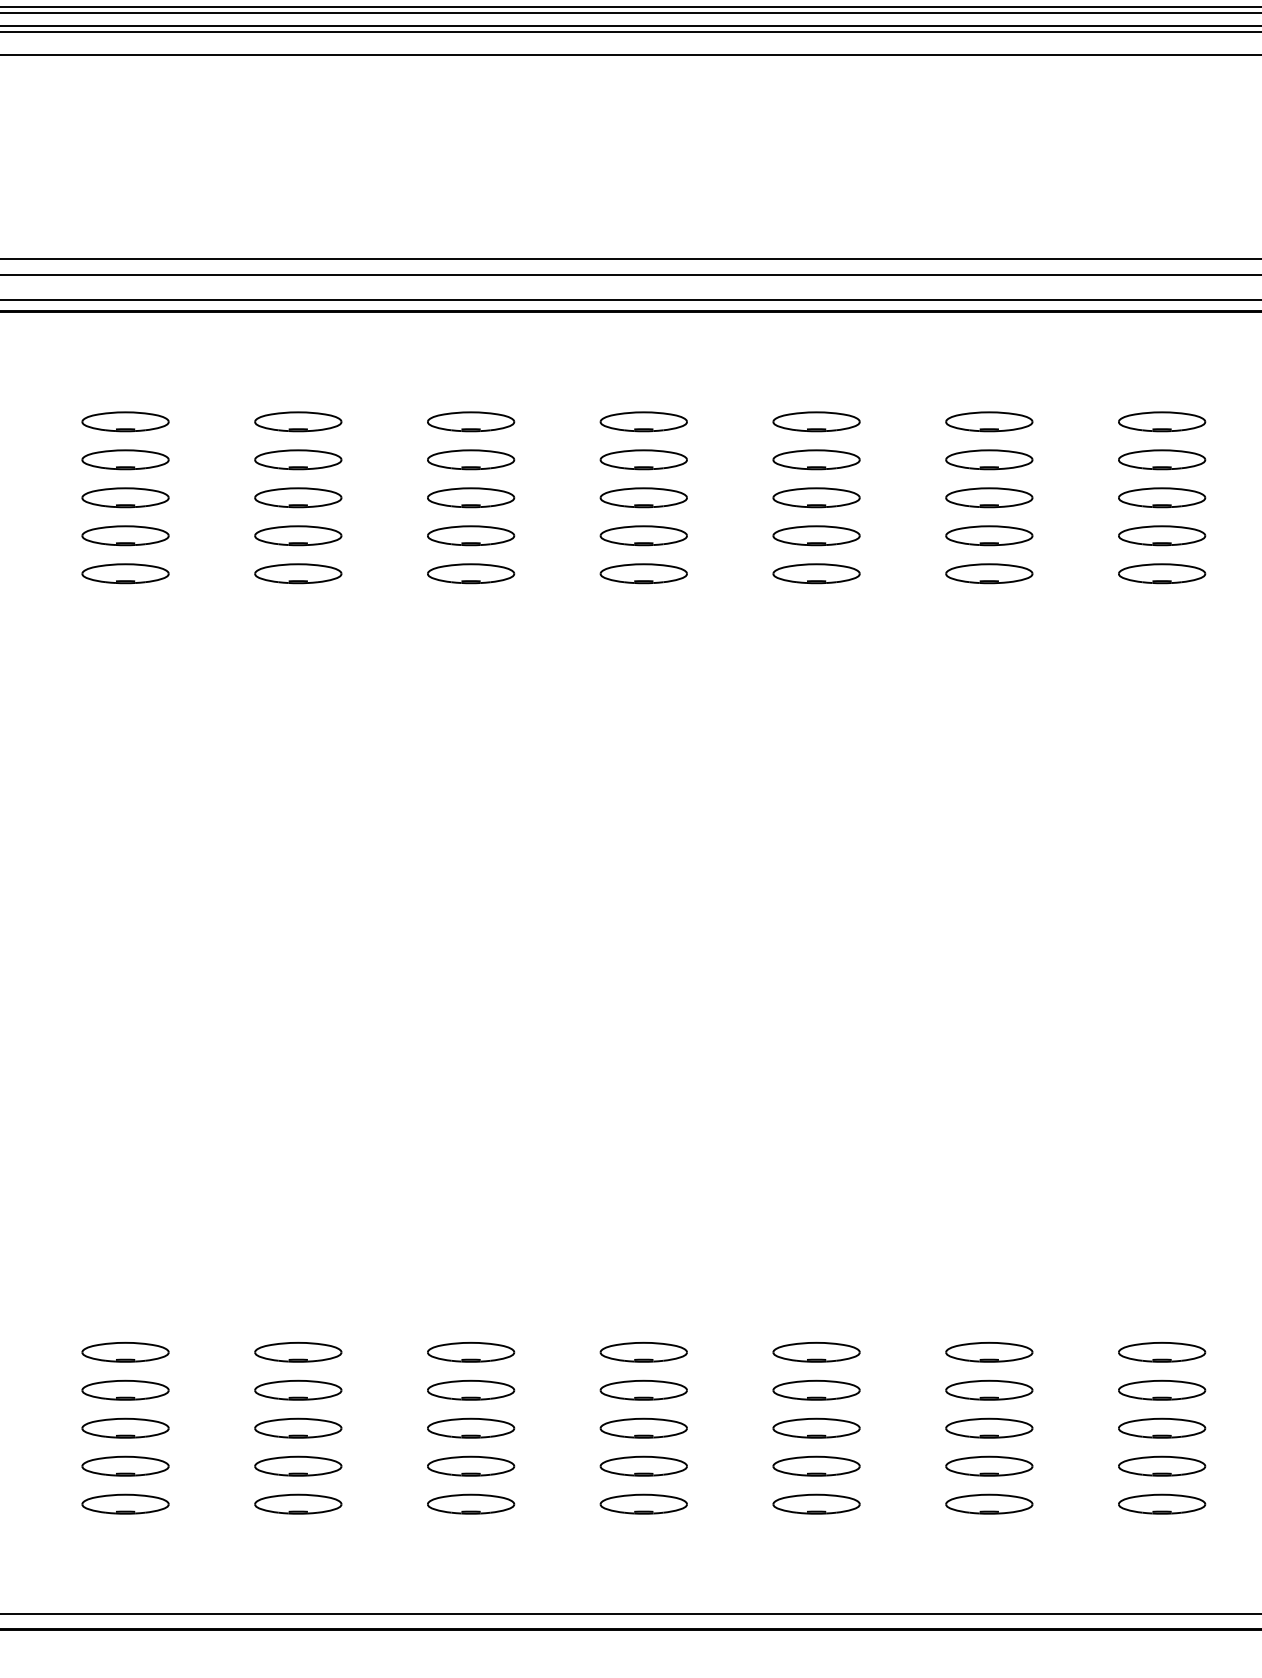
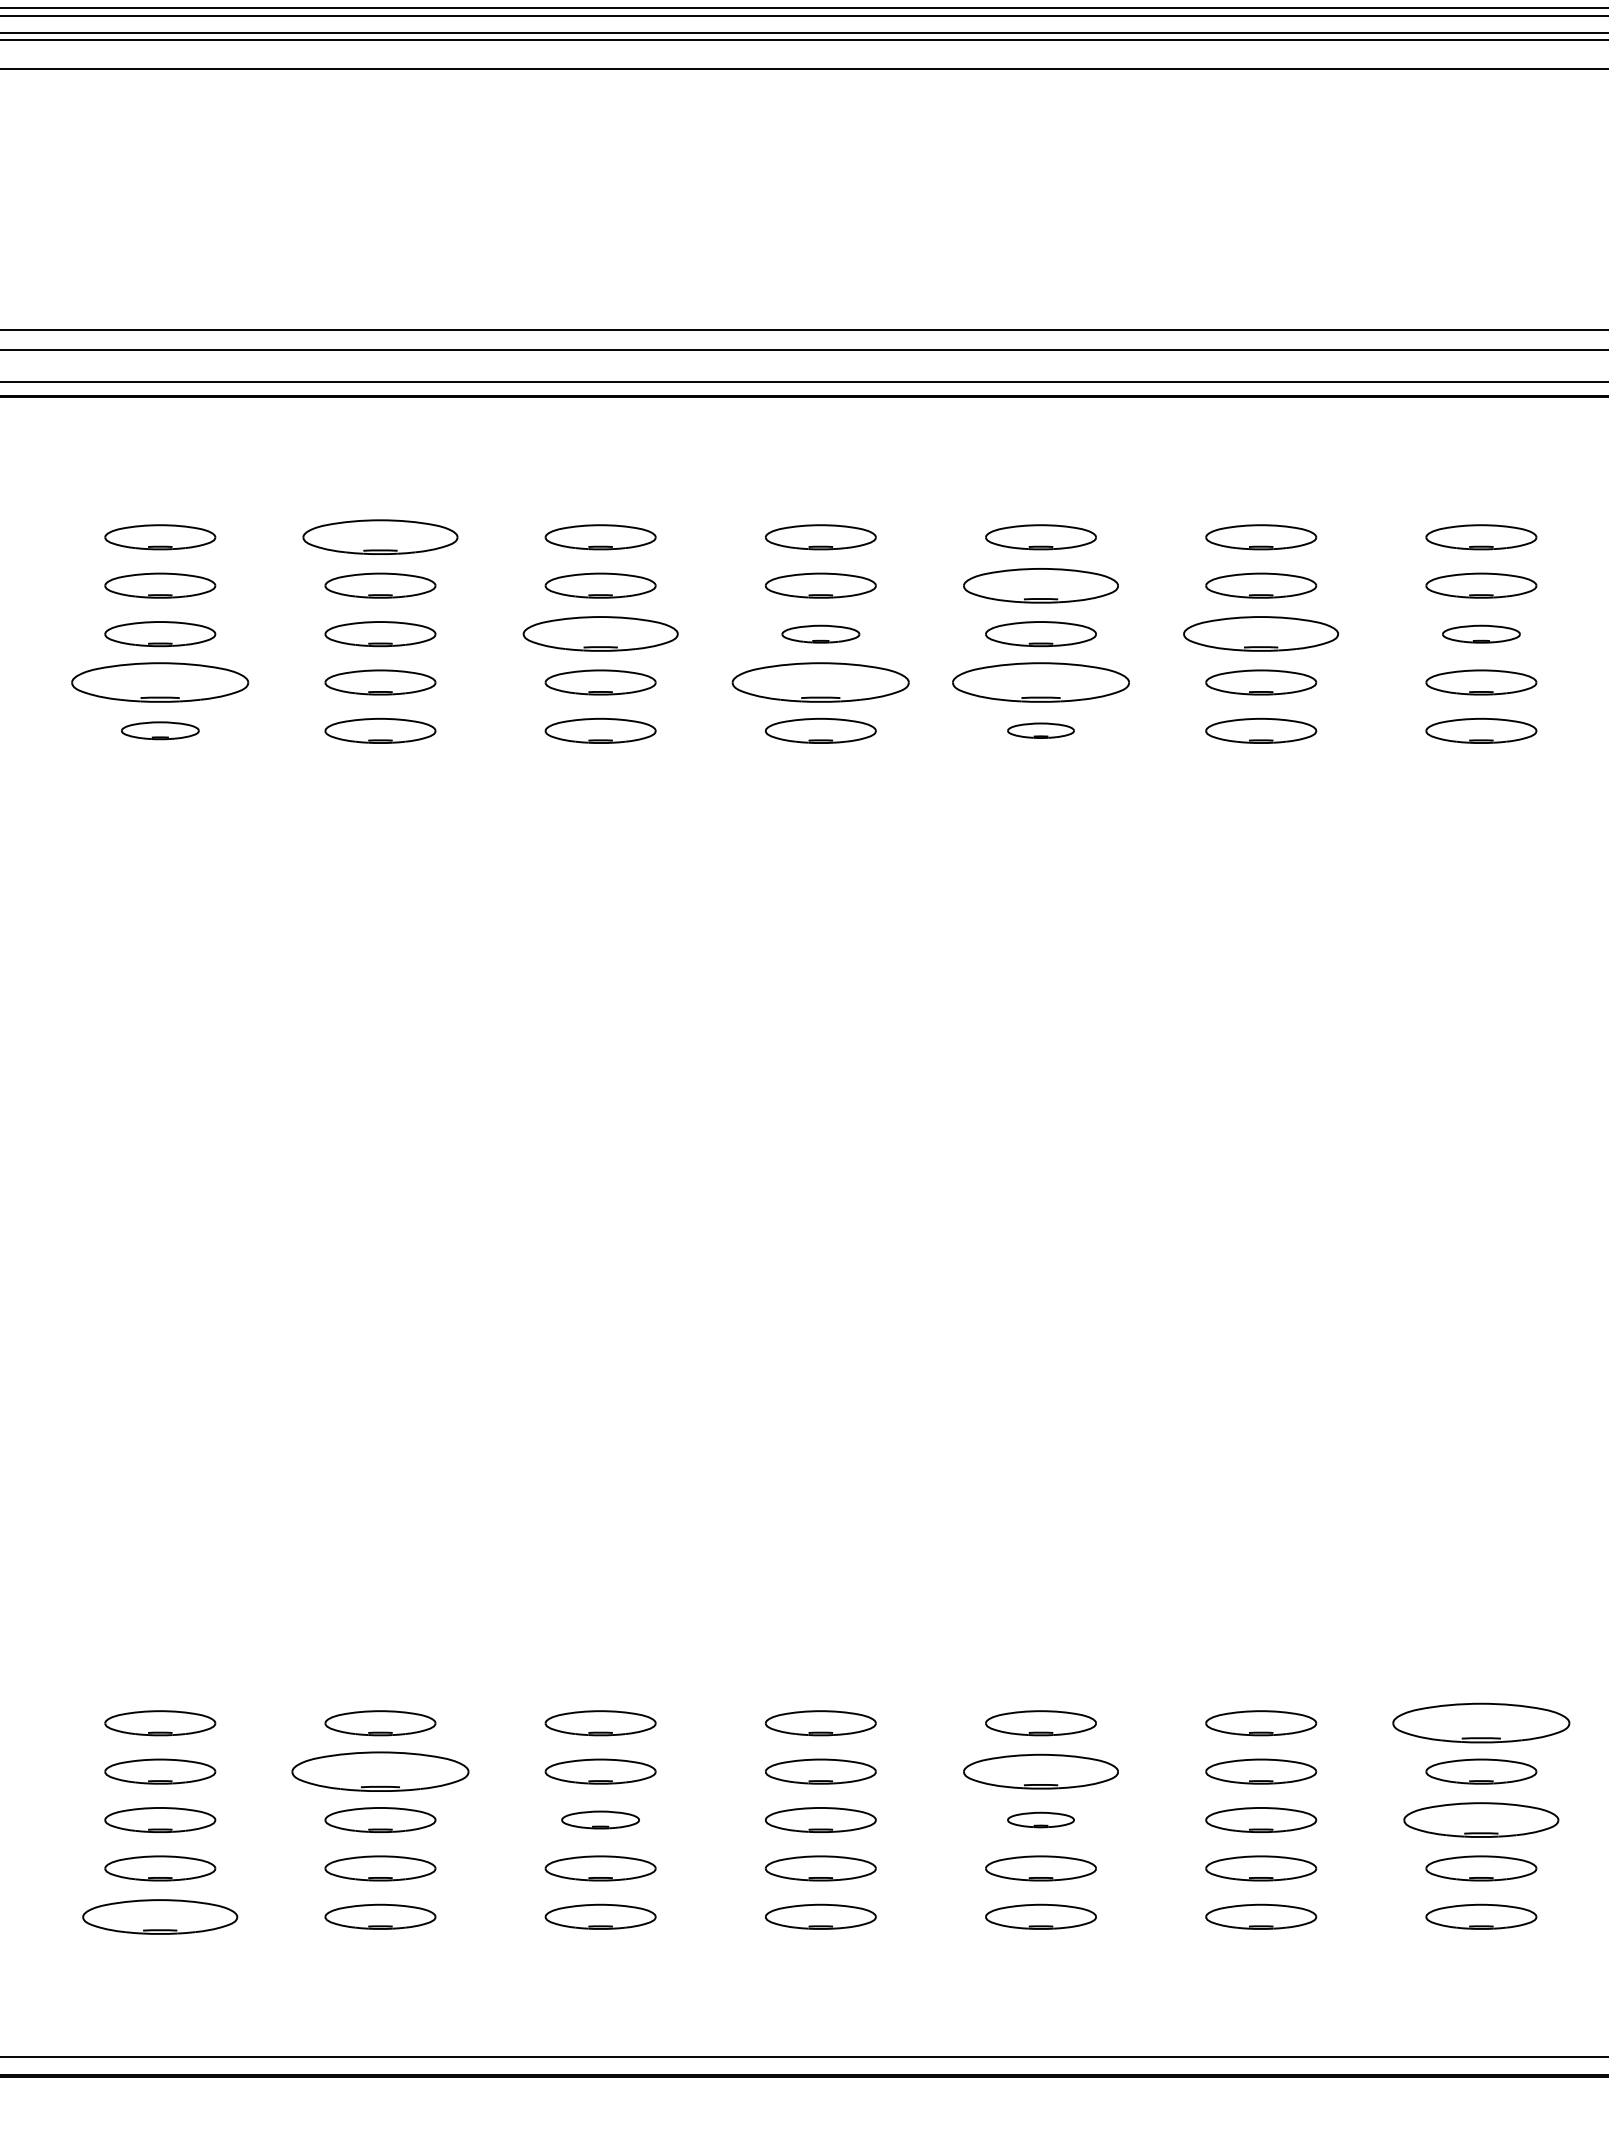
part: (298, 421) -> (380, 537), size x1.4
part: (816, 459) -> (1040, 585), size x1.4
part: (470, 498) -> (600, 634), size x1.4
part: (643, 498) -> (820, 634), size x0.7
part: (989, 498) -> (1261, 634), size x1.4
part: (1162, 498) -> (1481, 634), size x0.7
part: (125, 535) -> (160, 682), size x1.6
part: (643, 535) -> (820, 682), size x1.6
part: (816, 535) -> (1040, 682), size x1.6
part: (125, 573) -> (160, 730), size x0.7
part: (816, 573) -> (1040, 730), size x0.6
part: (1162, 1352) -> (1481, 1723), size x1.6
part: (298, 1390) -> (380, 1771), size x1.6
part: (816, 1390) -> (1040, 1771), size x1.4
part: (470, 1427) -> (600, 1819), size x0.7
part: (816, 1427) -> (1040, 1819), size x0.6
part: (1162, 1427) -> (1481, 1819), size x1.4
part: (125, 1503) -> (160, 1916), size x1.4

